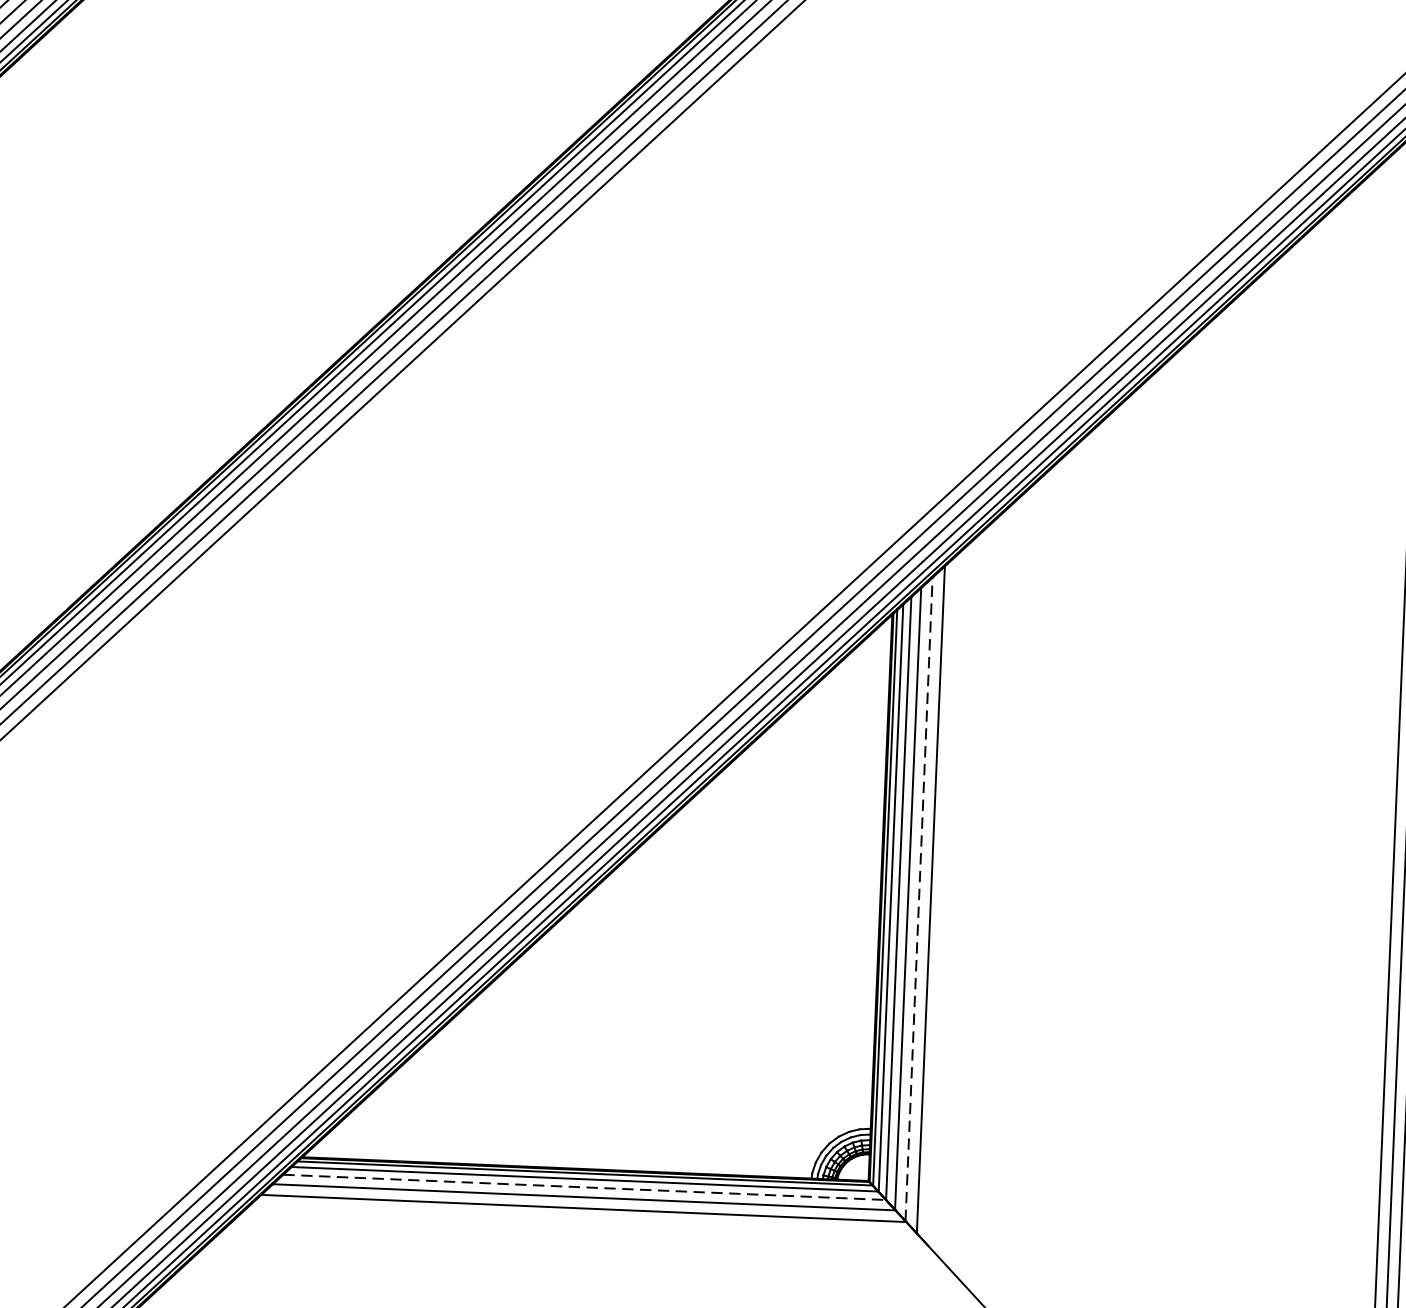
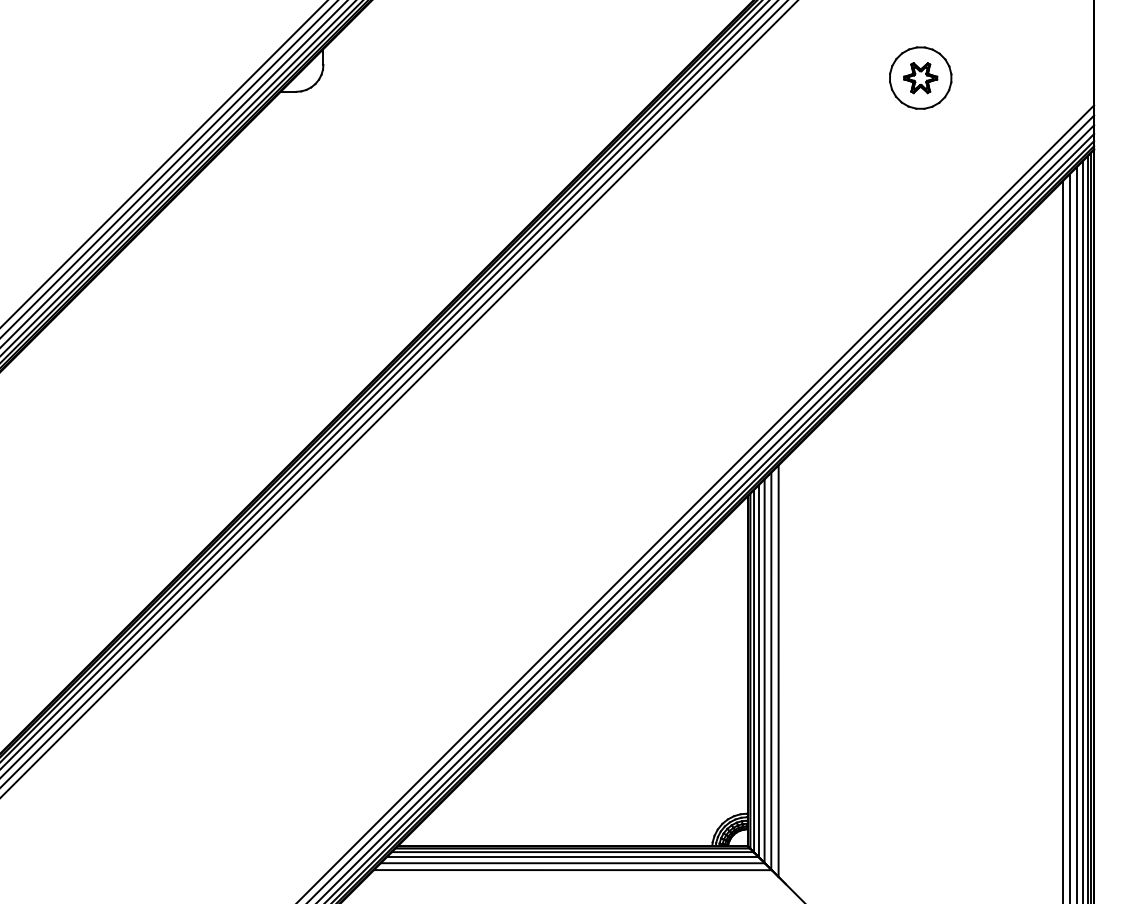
line: (919, 898) -> (771, 670), dashed -> solid
line: (584, 1187) -> (572, 857), dashed -> solid

